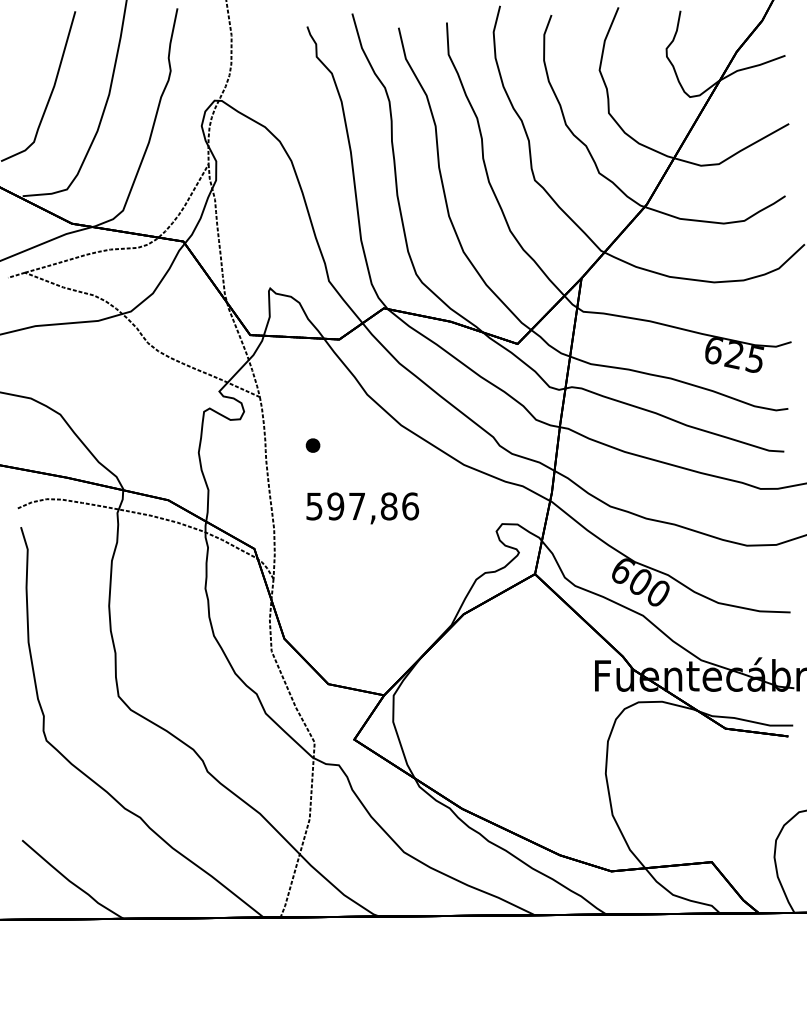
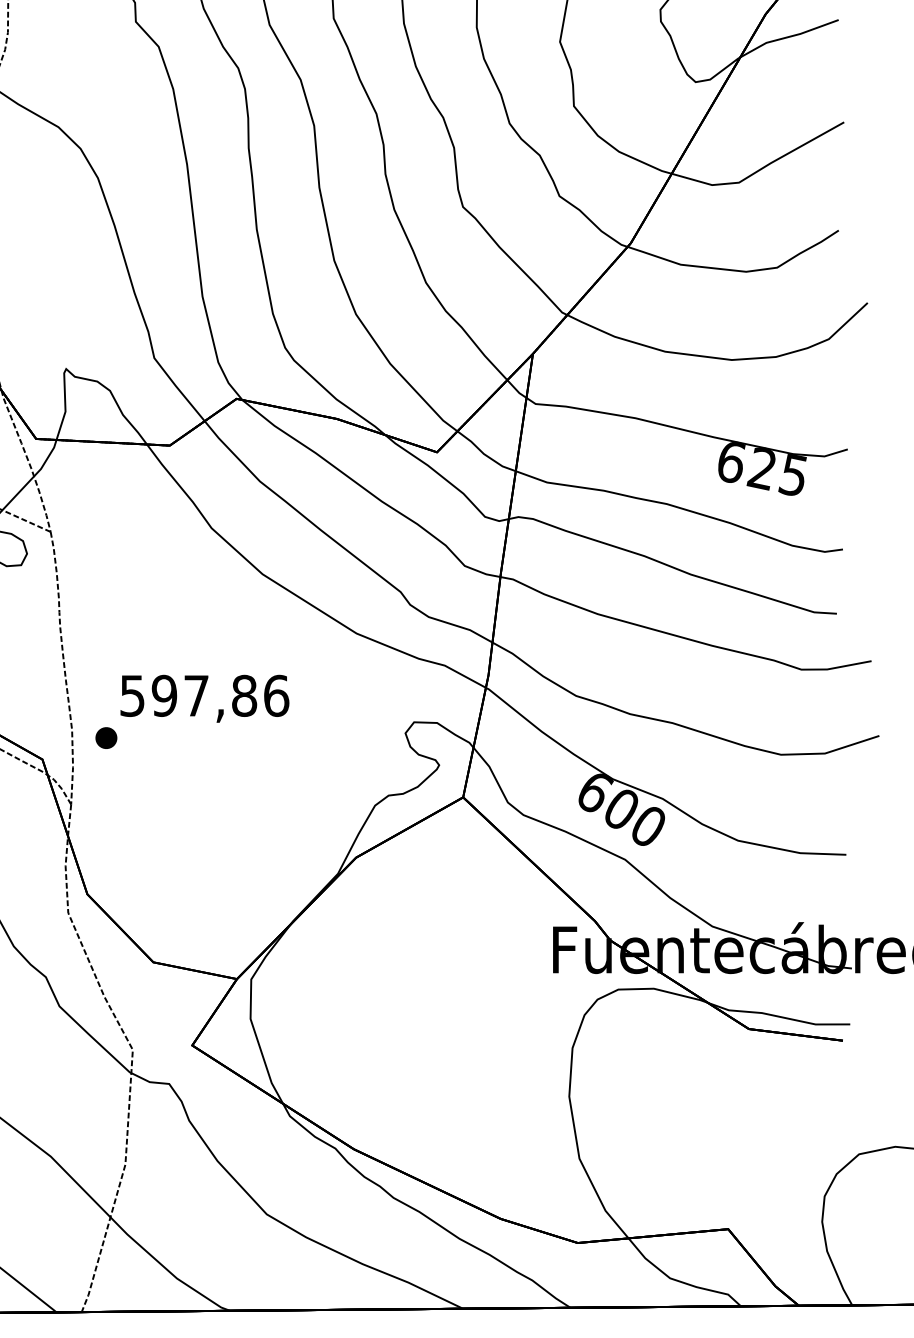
part: (312, 445) -> (105, 737), moved

